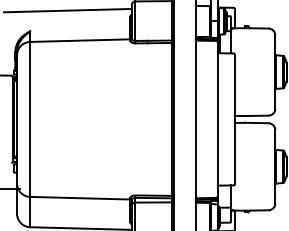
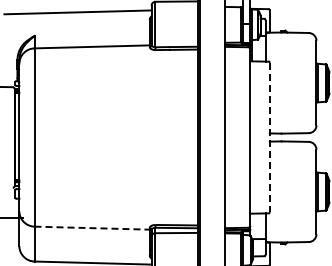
line: (234, 119) -> (269, 137), solid -> dashed
line: (80, 198) -> (92, 228), solid -> dashed

